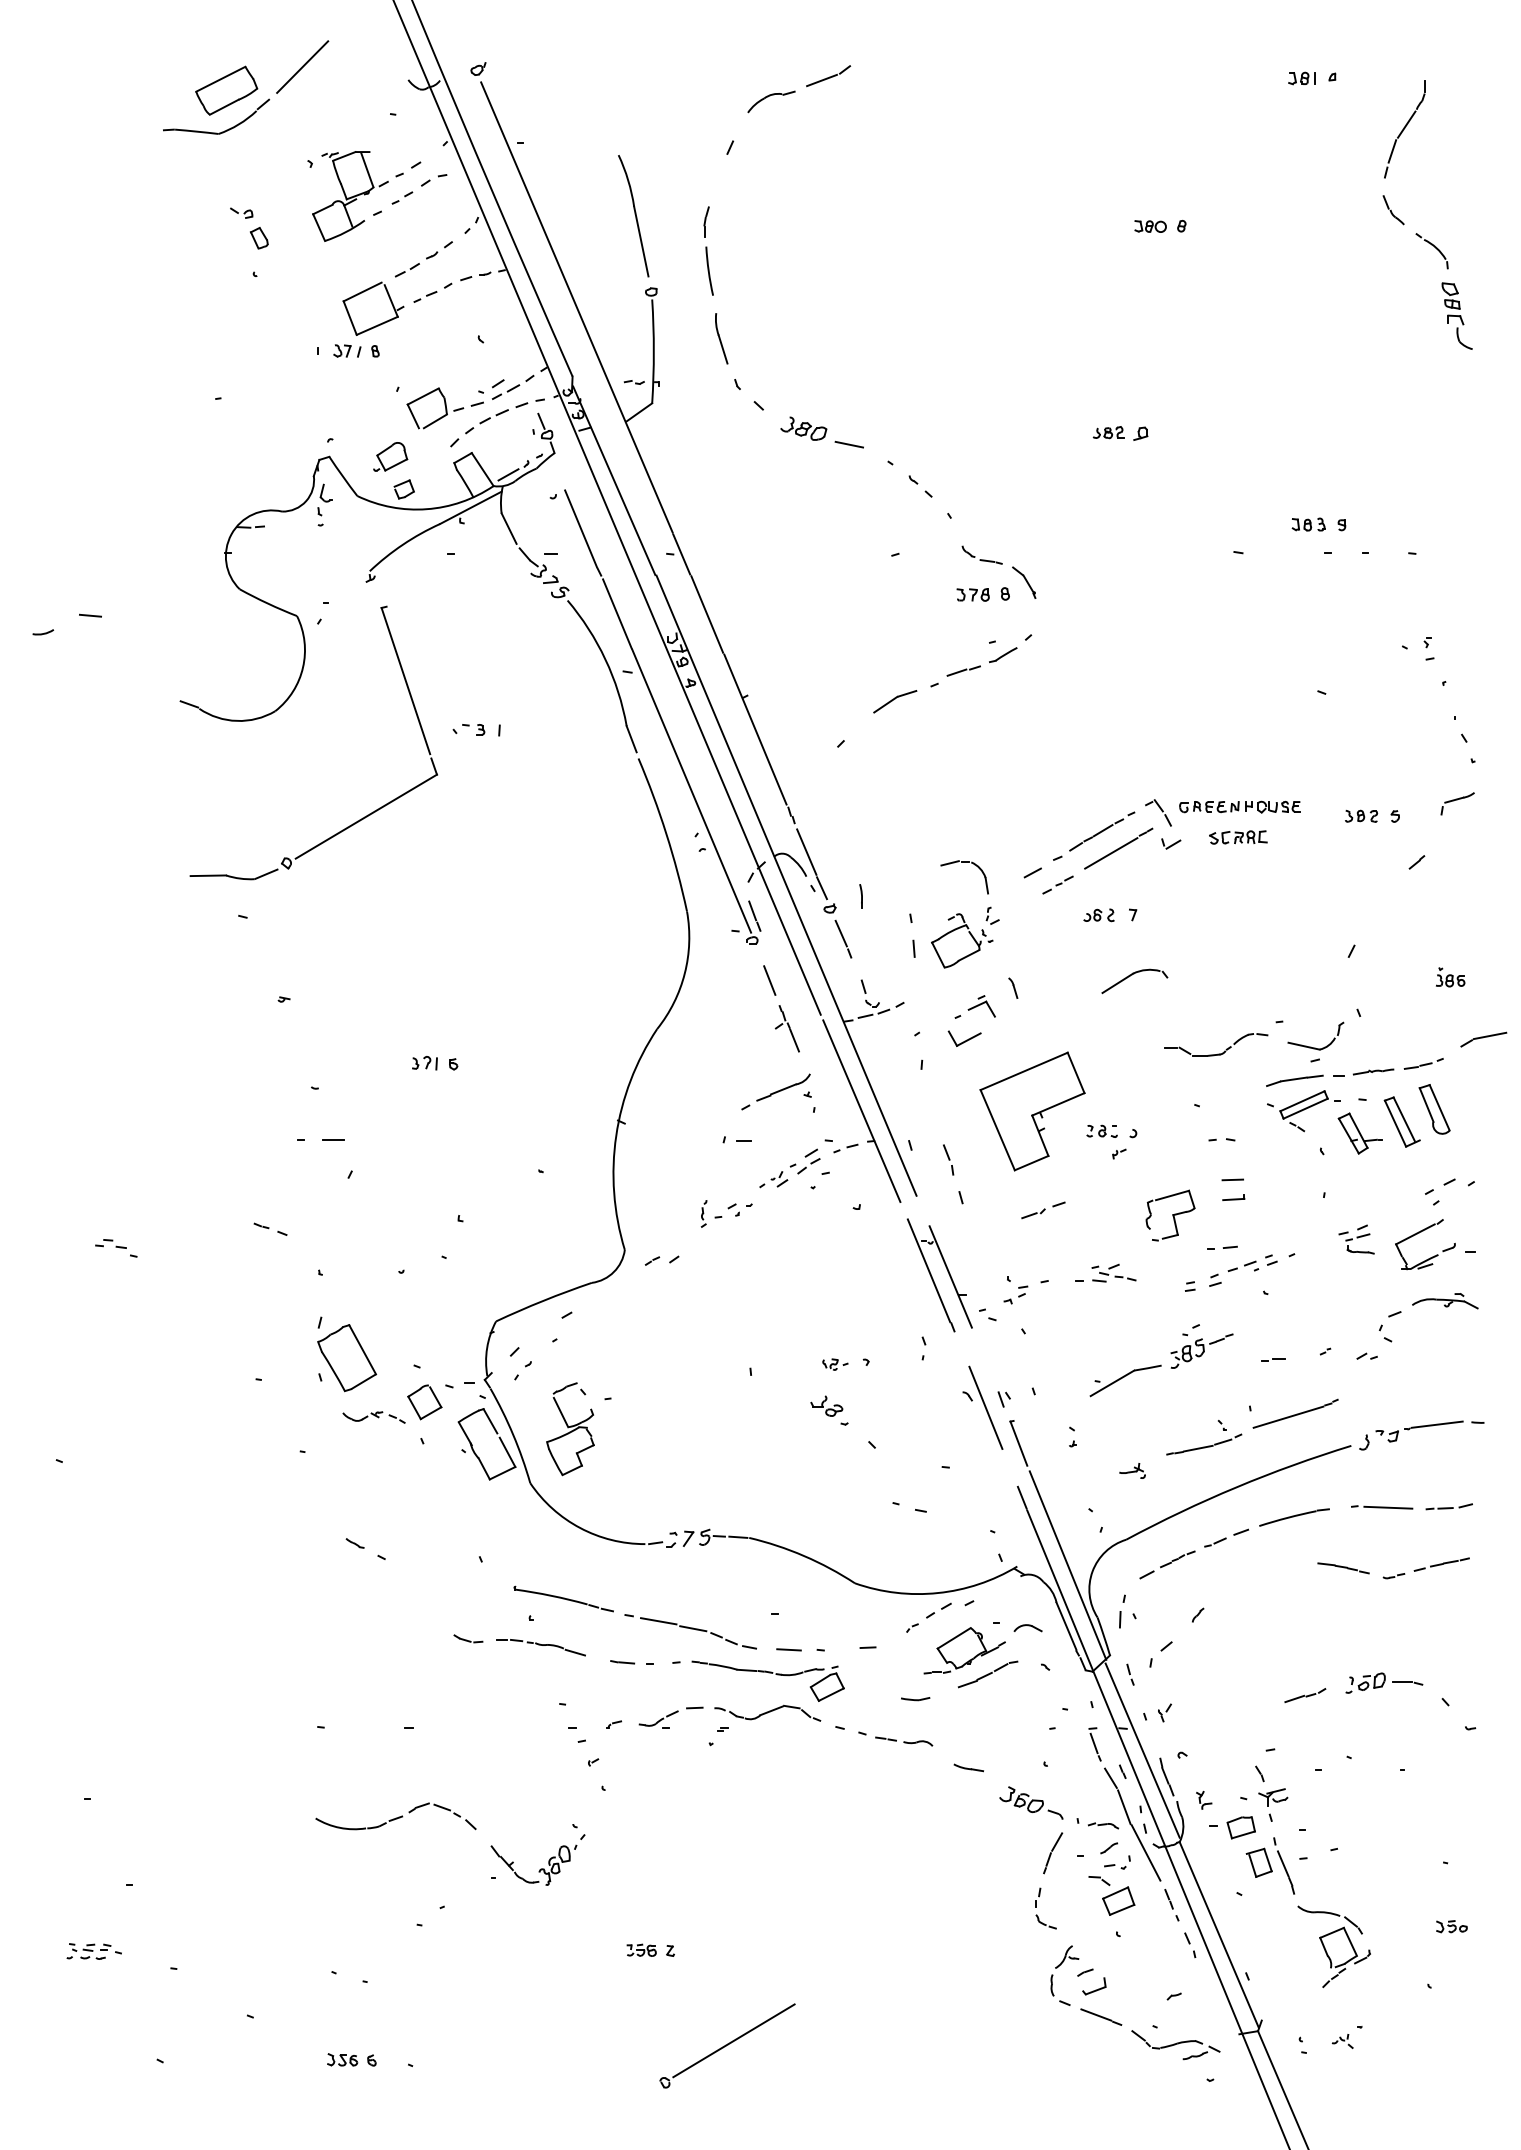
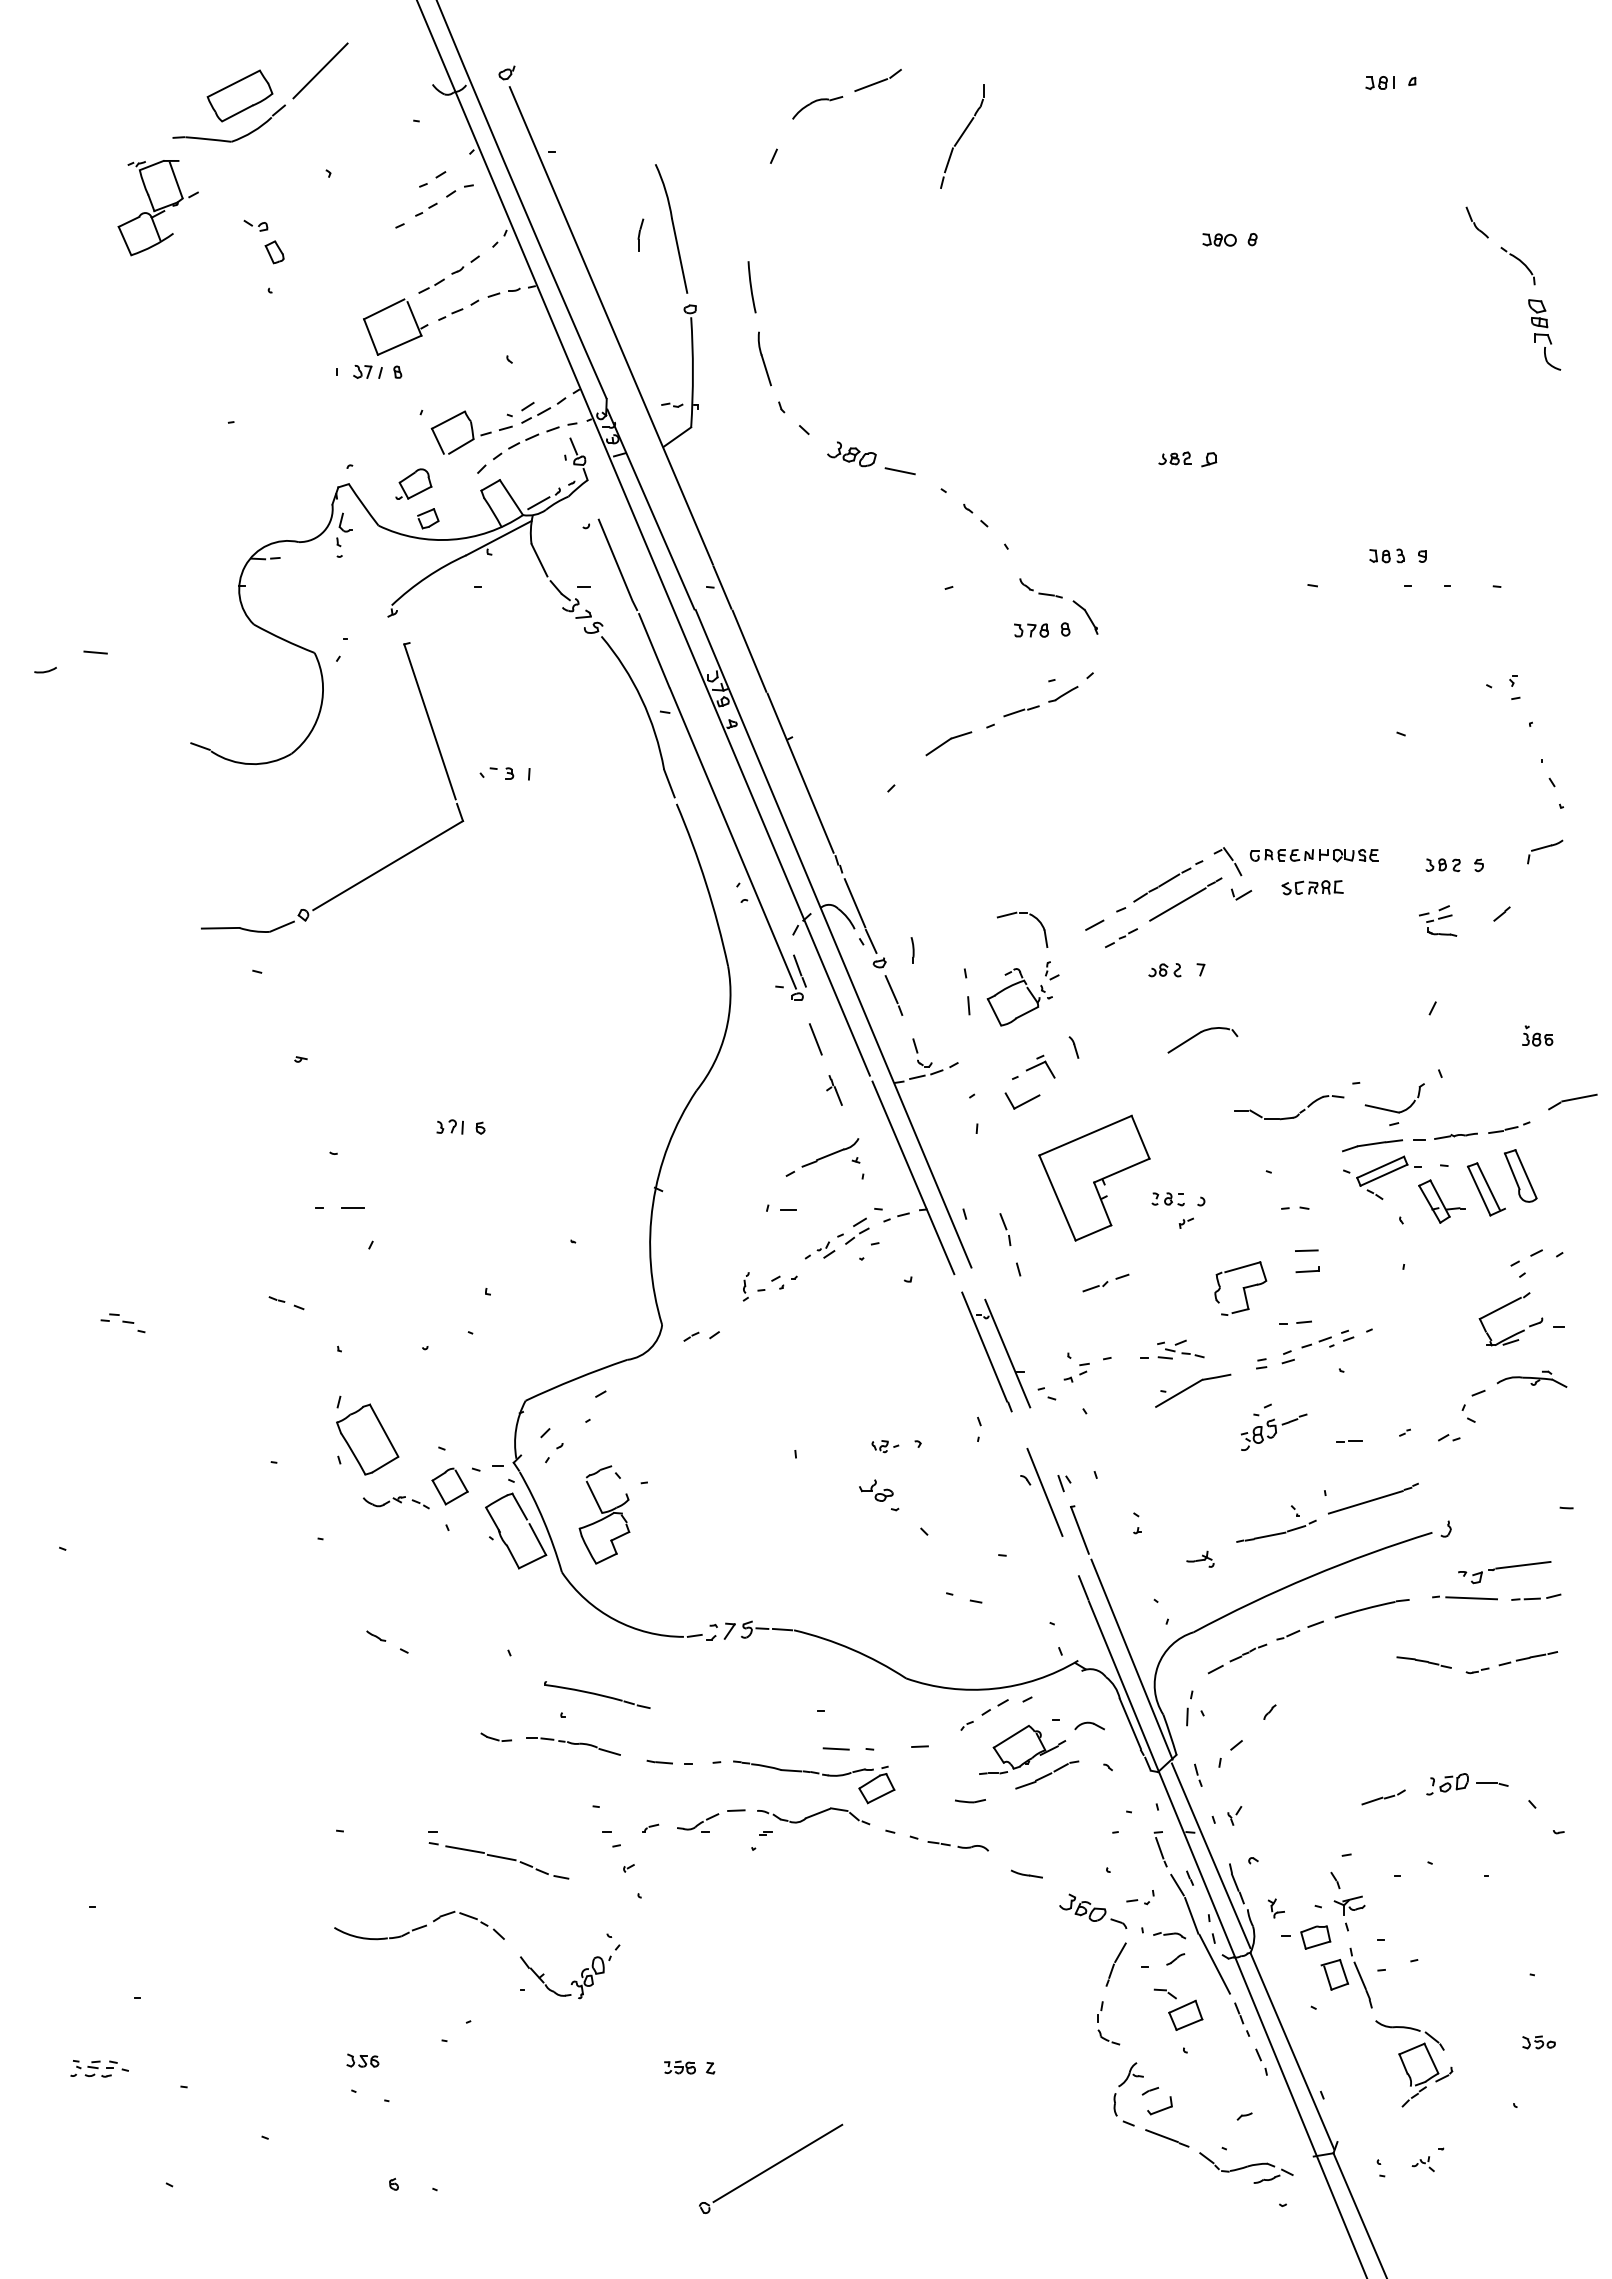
part: (1405, 128) -> (962, 136), moved
part: (349, 196) -> (157, 208), moved
part: (706, 221) -> (640, 234), moved
part: (787, 1028) -> (834, 1090), size x0.6
part: (1357, 1239) -> (1438, 920), moved
part: (1125, 1380) -> (1193, 1390), moved
part: (1419, 1431) -> (1504, 1572), moved
part: (690, 1631) -> (498, 1860), moved
part: (1117, 1862) -> (1140, 1897), moved
part: (342, 2059) -> (362, 2060), moved

